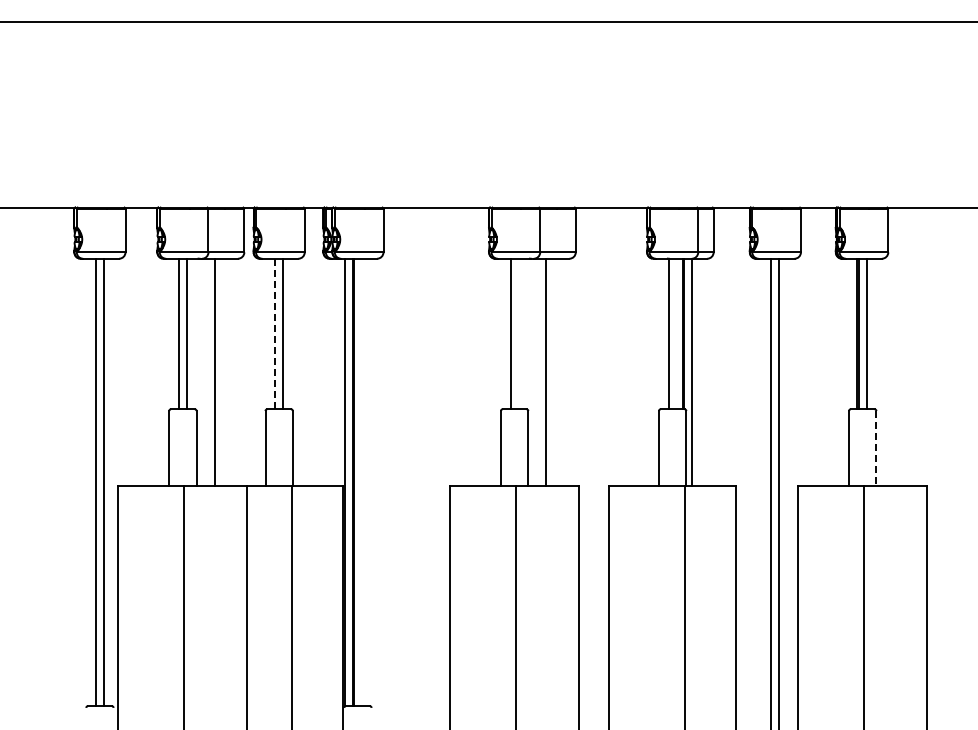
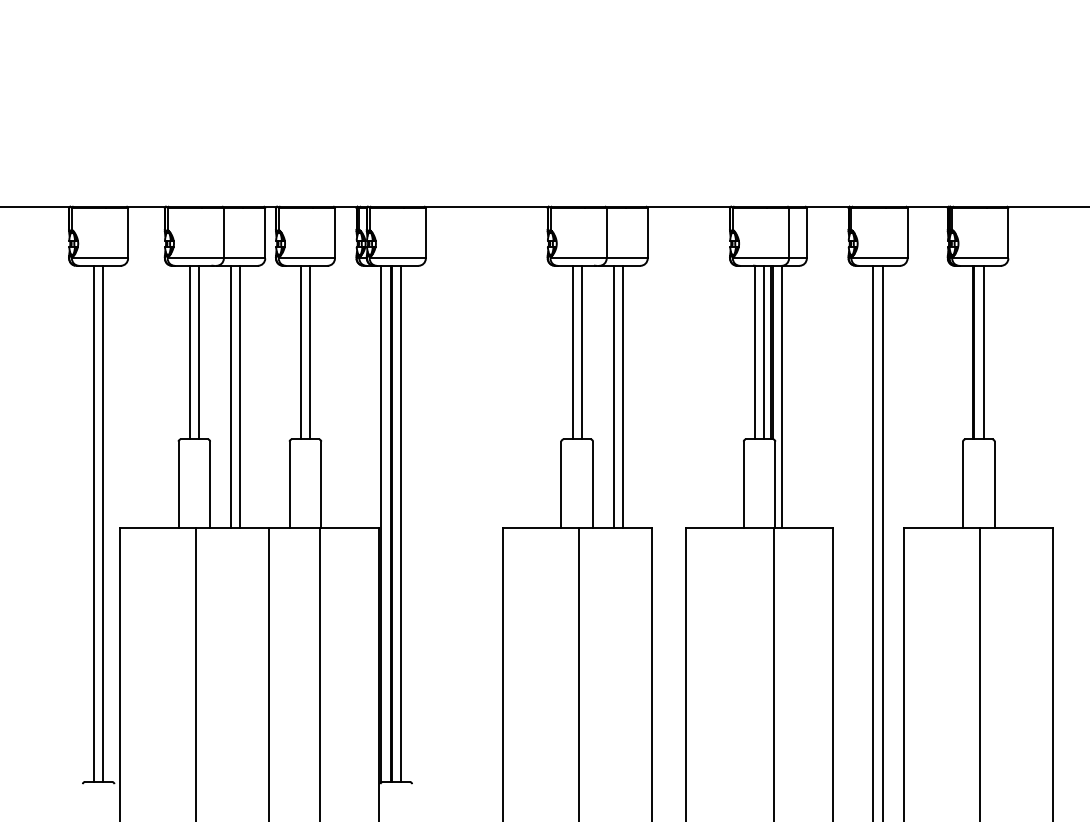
line: (275, 333) -> (301, 352), dashed -> solid
line: (518, 333) -> (581, 352), added
line: (676, 333) -> (763, 352), added
line: (222, 371) -> (240, 395), added
line: (554, 371) -> (623, 395), added
line: (876, 448) -> (994, 484), dashed -> solid
line: (361, 482) -> (400, 524), added

